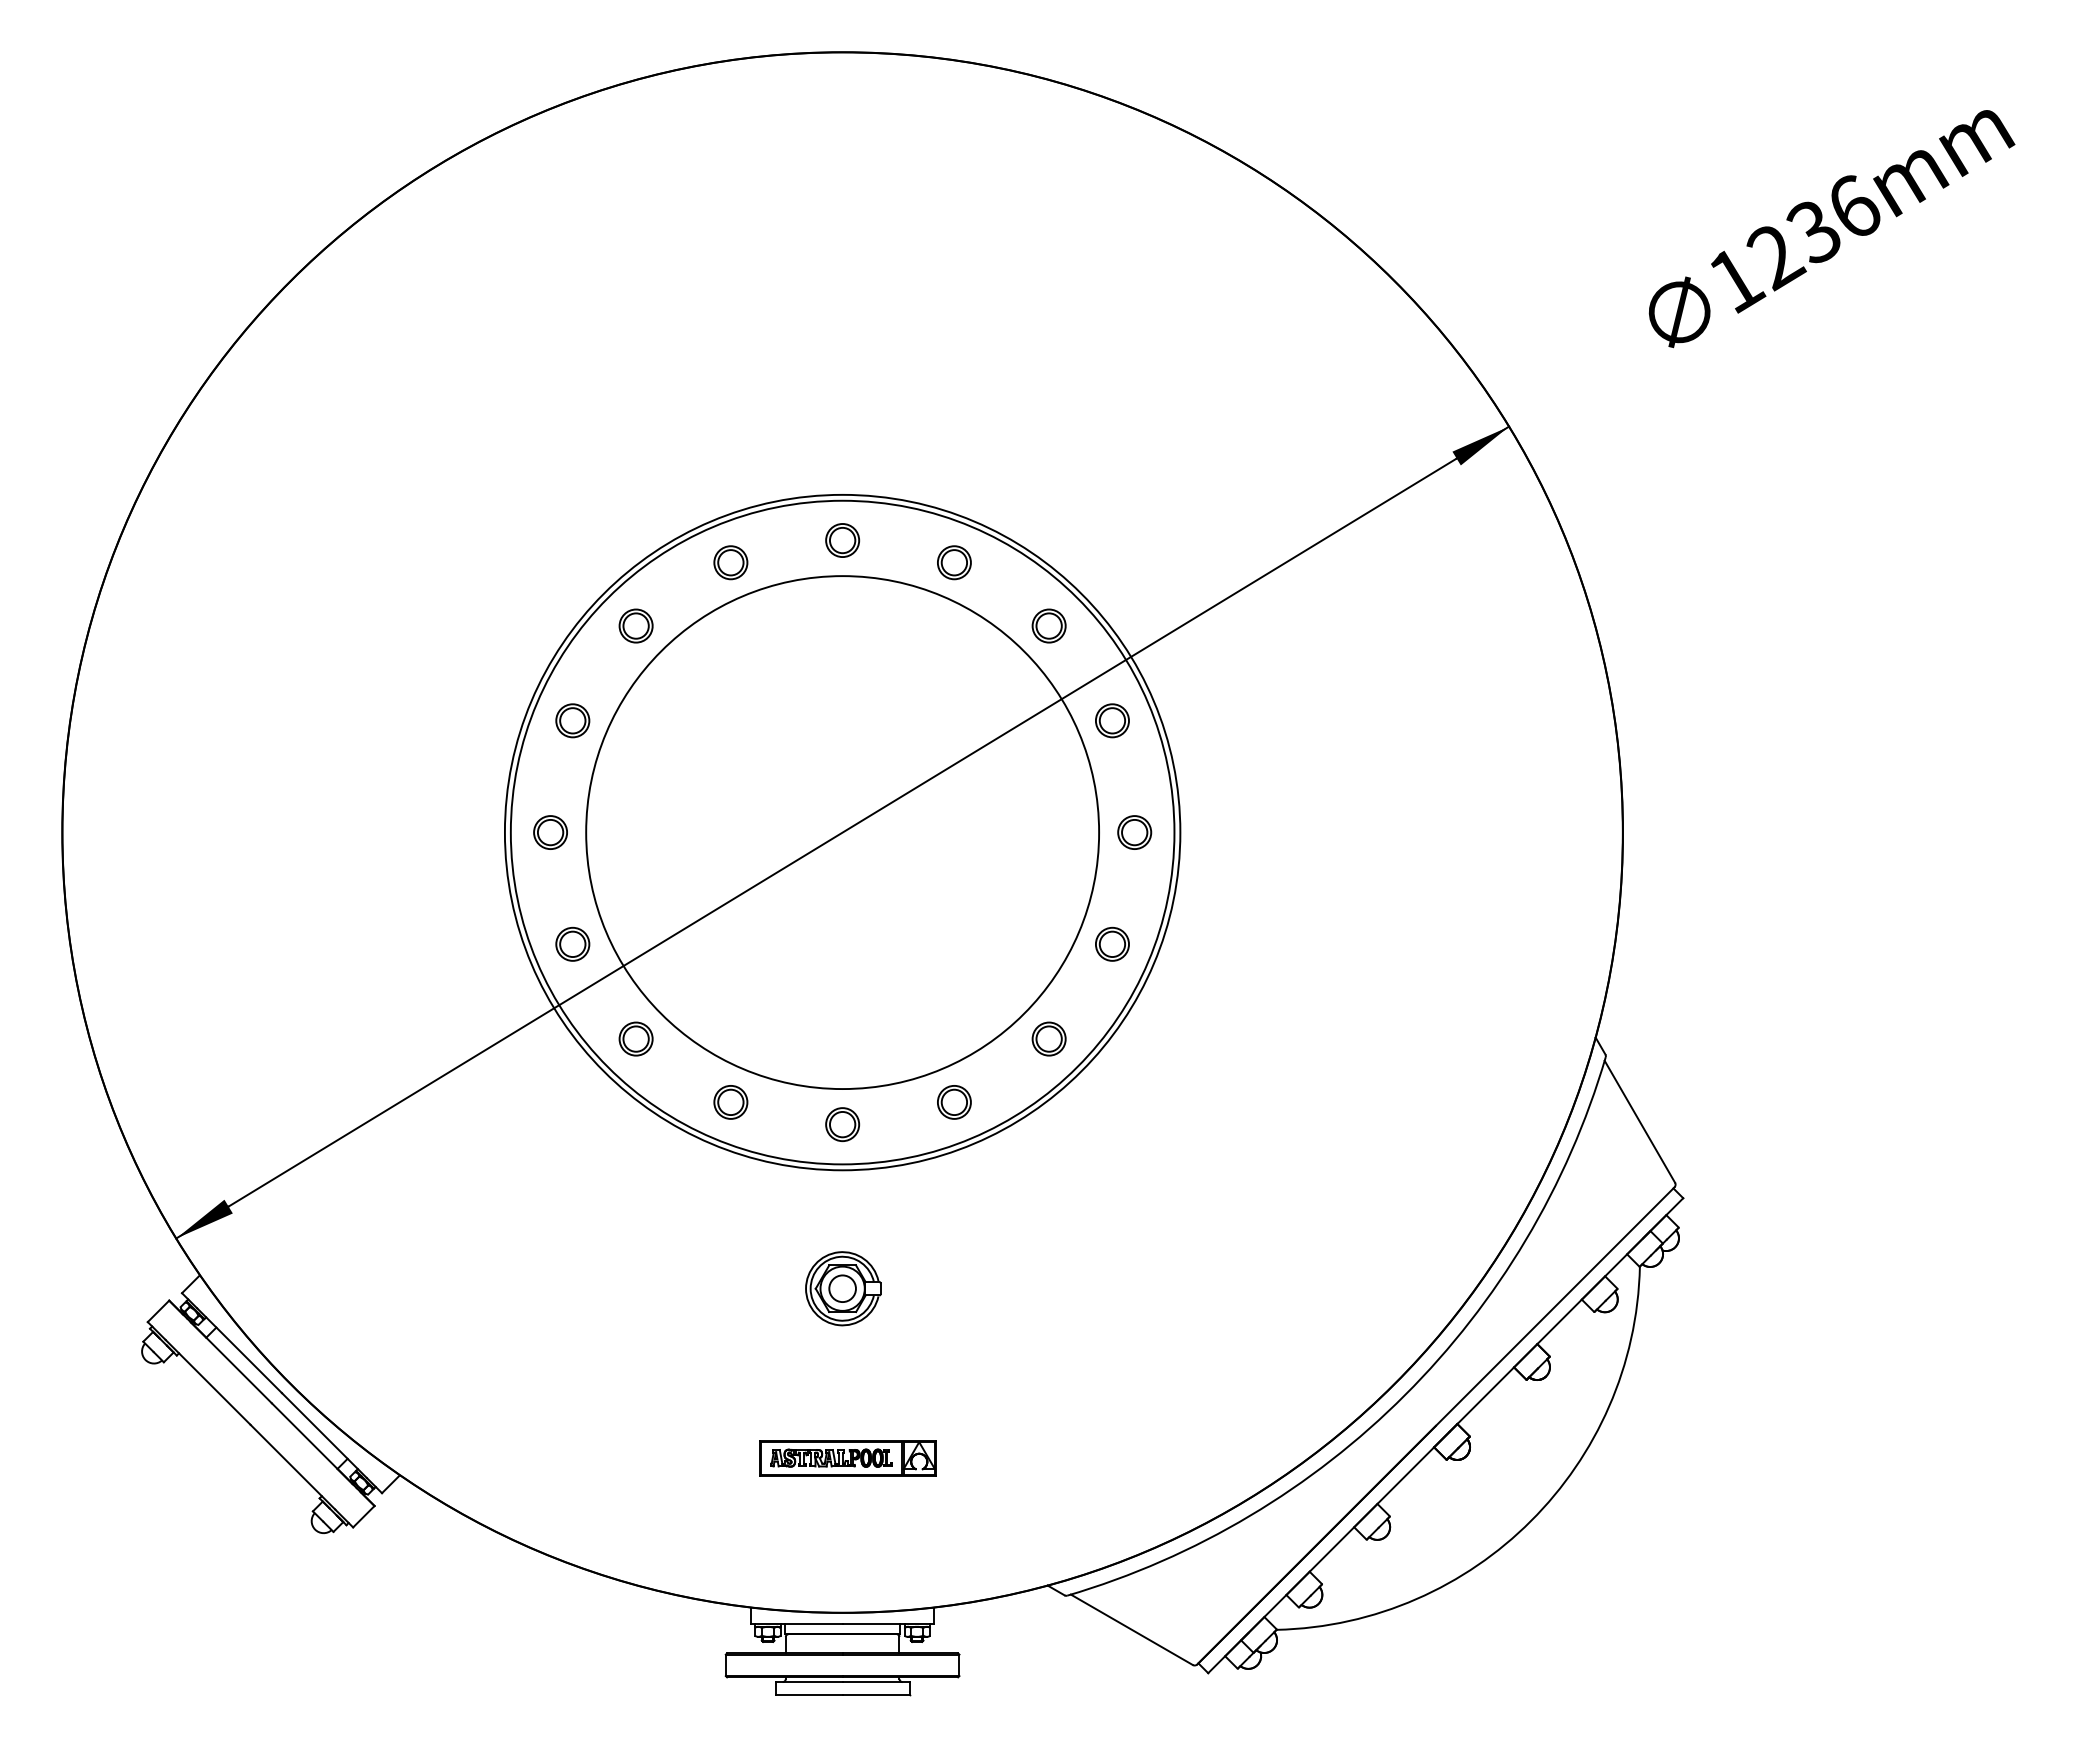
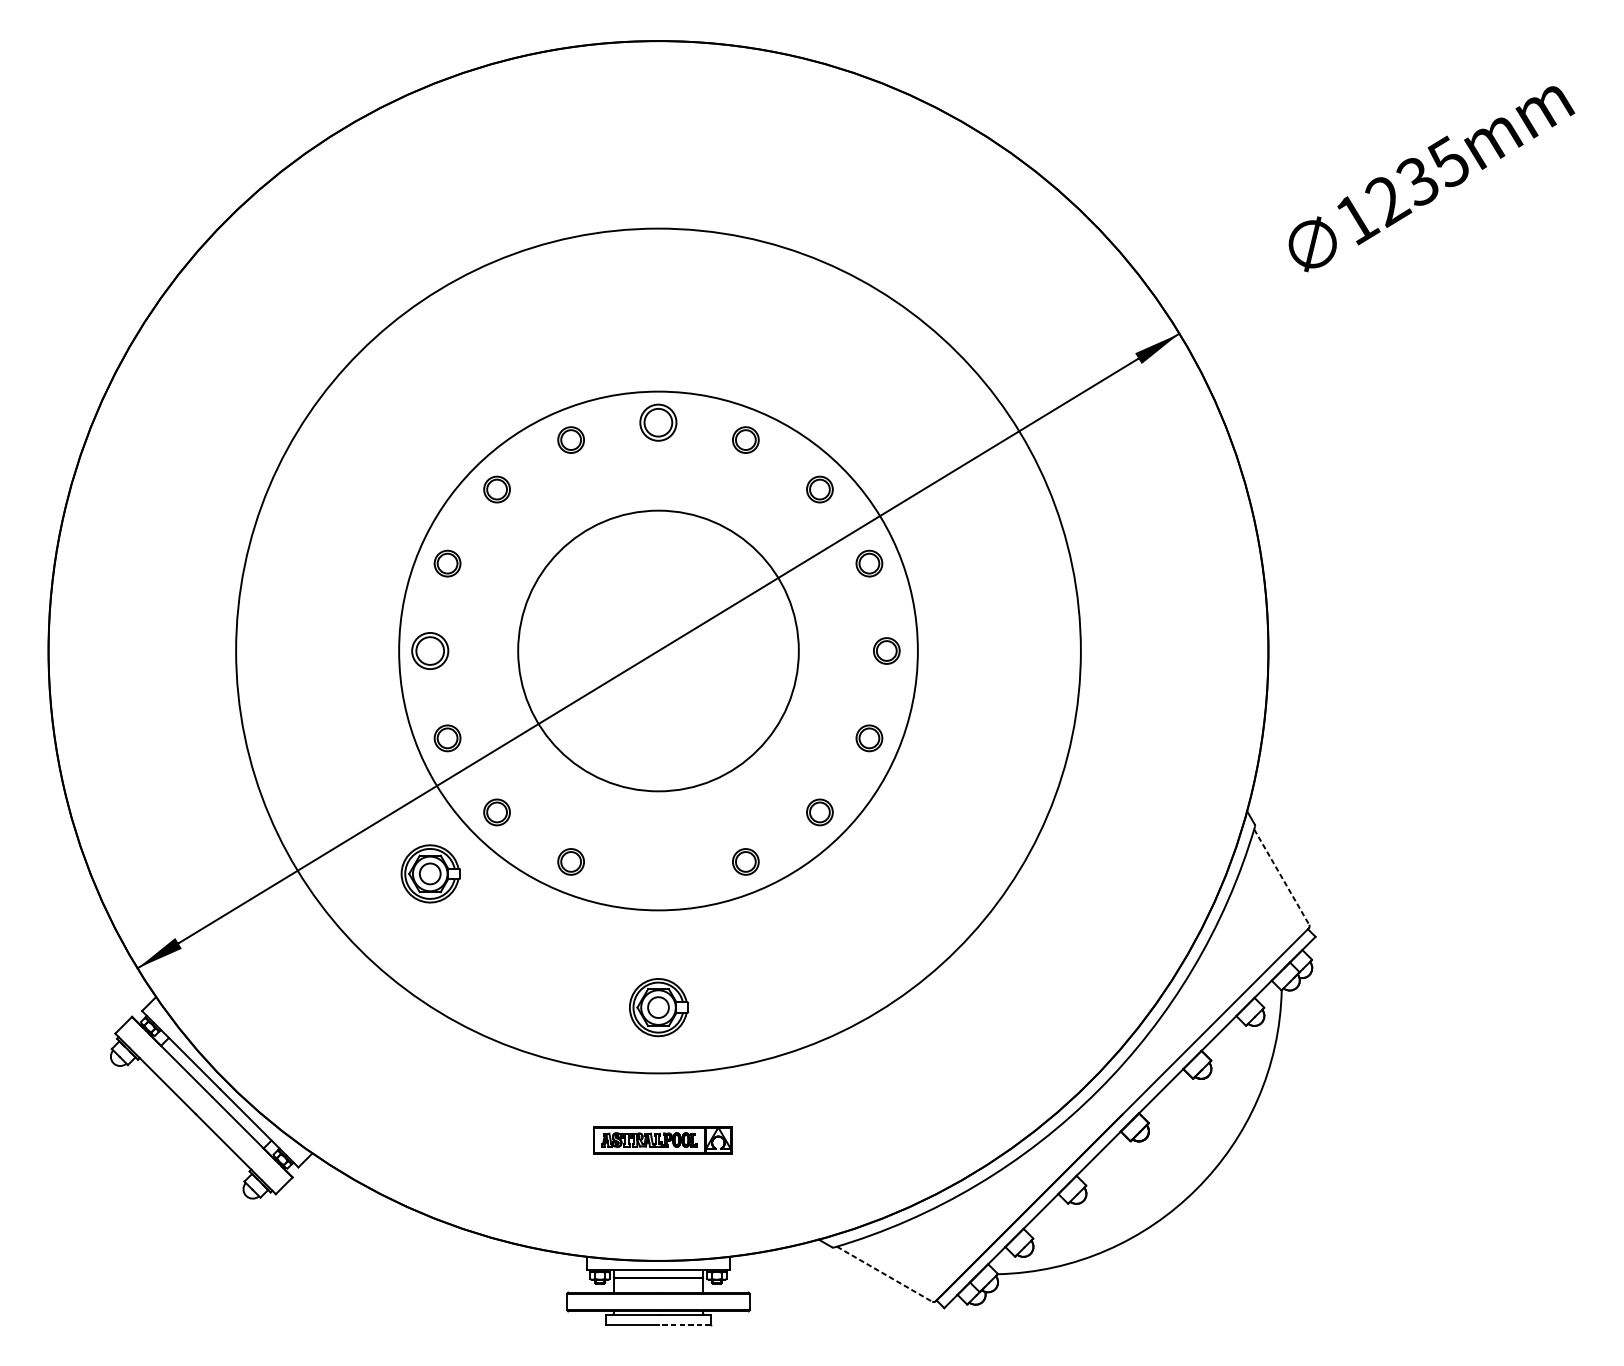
text: (1853, 206) -> (1448, 161), 1236mm -> 1235mm
part: (842, 540) -> (658, 422), size x1.4
part: (550, 832) -> (430, 650), size x1.4
circle: (842, 832) -> (658, 650), size x0.7
circle: (842, 832) -> (658, 650), size x1.6
part: (551, 1117) -> (430, 873), added
line: (1640, 1122) -> (1282, 877), solid -> dashed
part: (842, 1124) -> (658, 879), removed
line: (1132, 1630) -> (885, 1274), solid -> dashed
line: (875, 1694) -> (684, 1324), solid -> dashed

